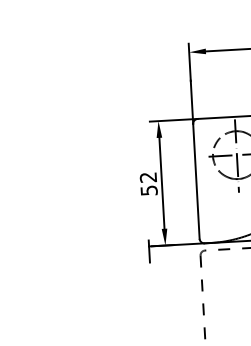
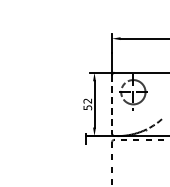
line: (197, 181) -> (112, 104), solid -> dashed

